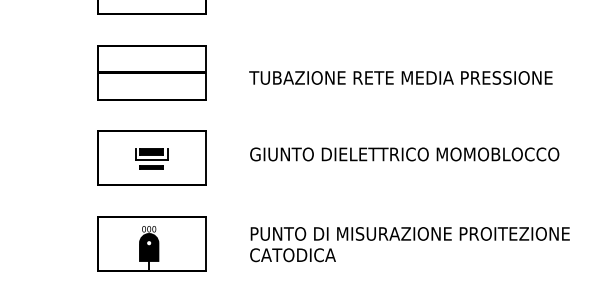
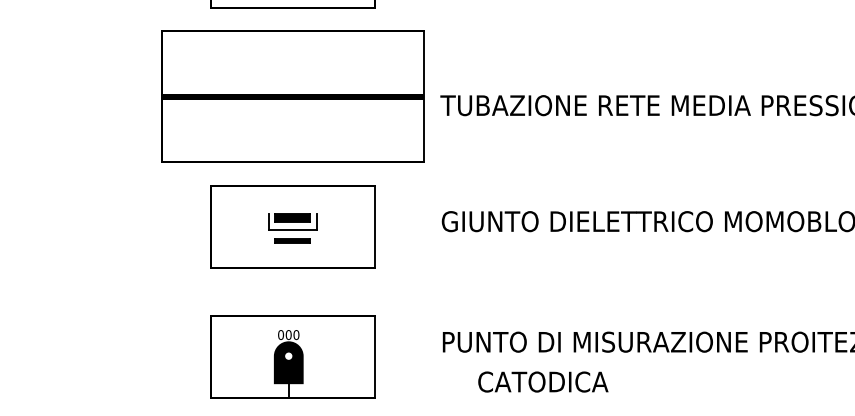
part: (151, 72) -> (292, 97), size x1.6
text: (292, 255) -> (542, 382), moved

